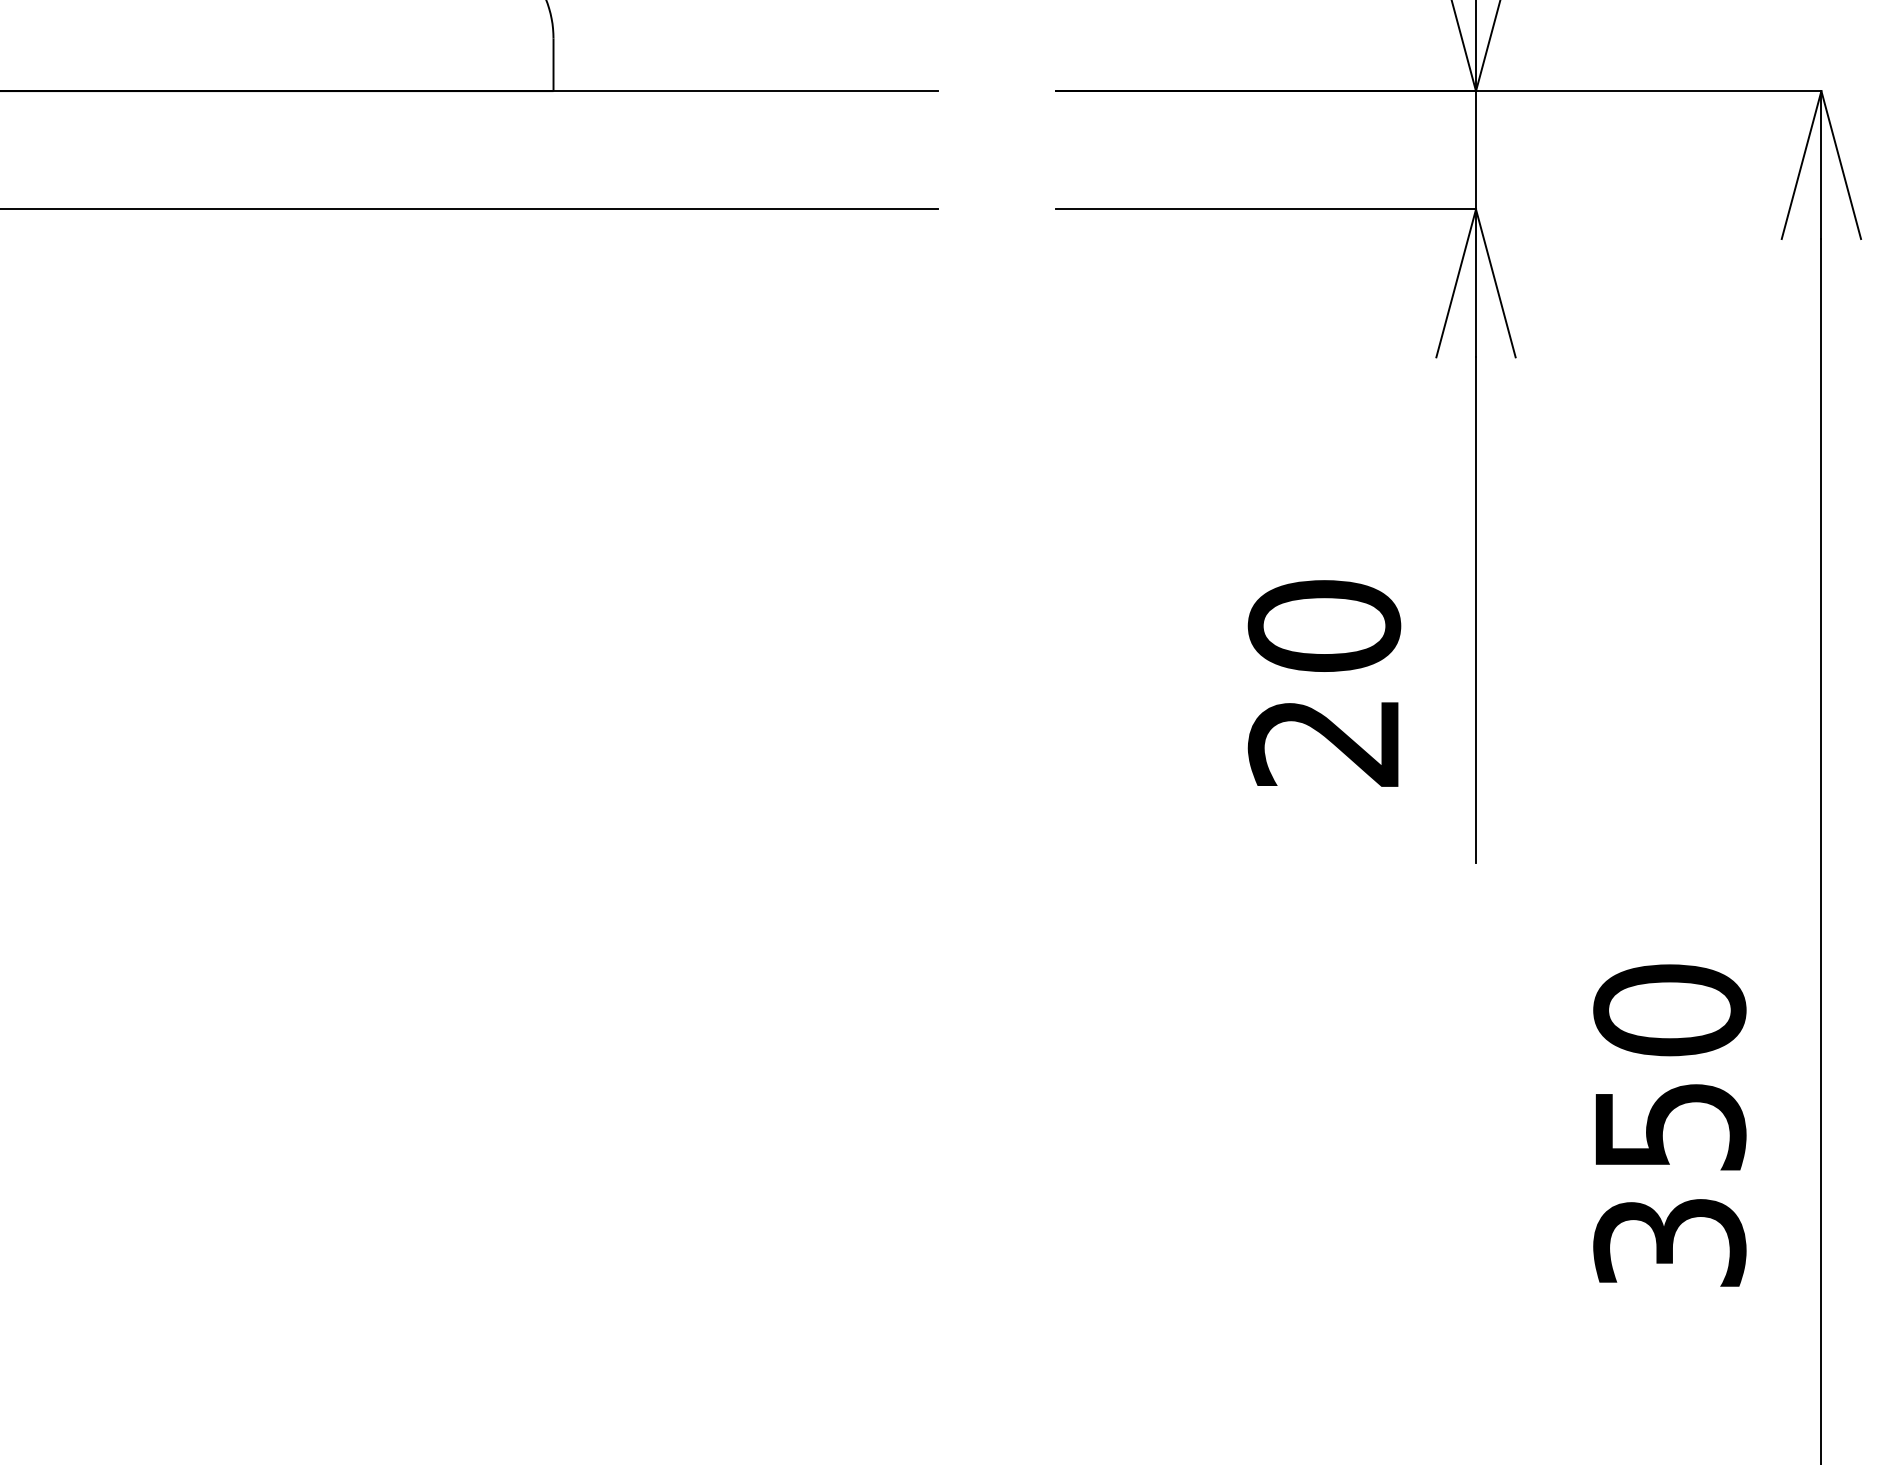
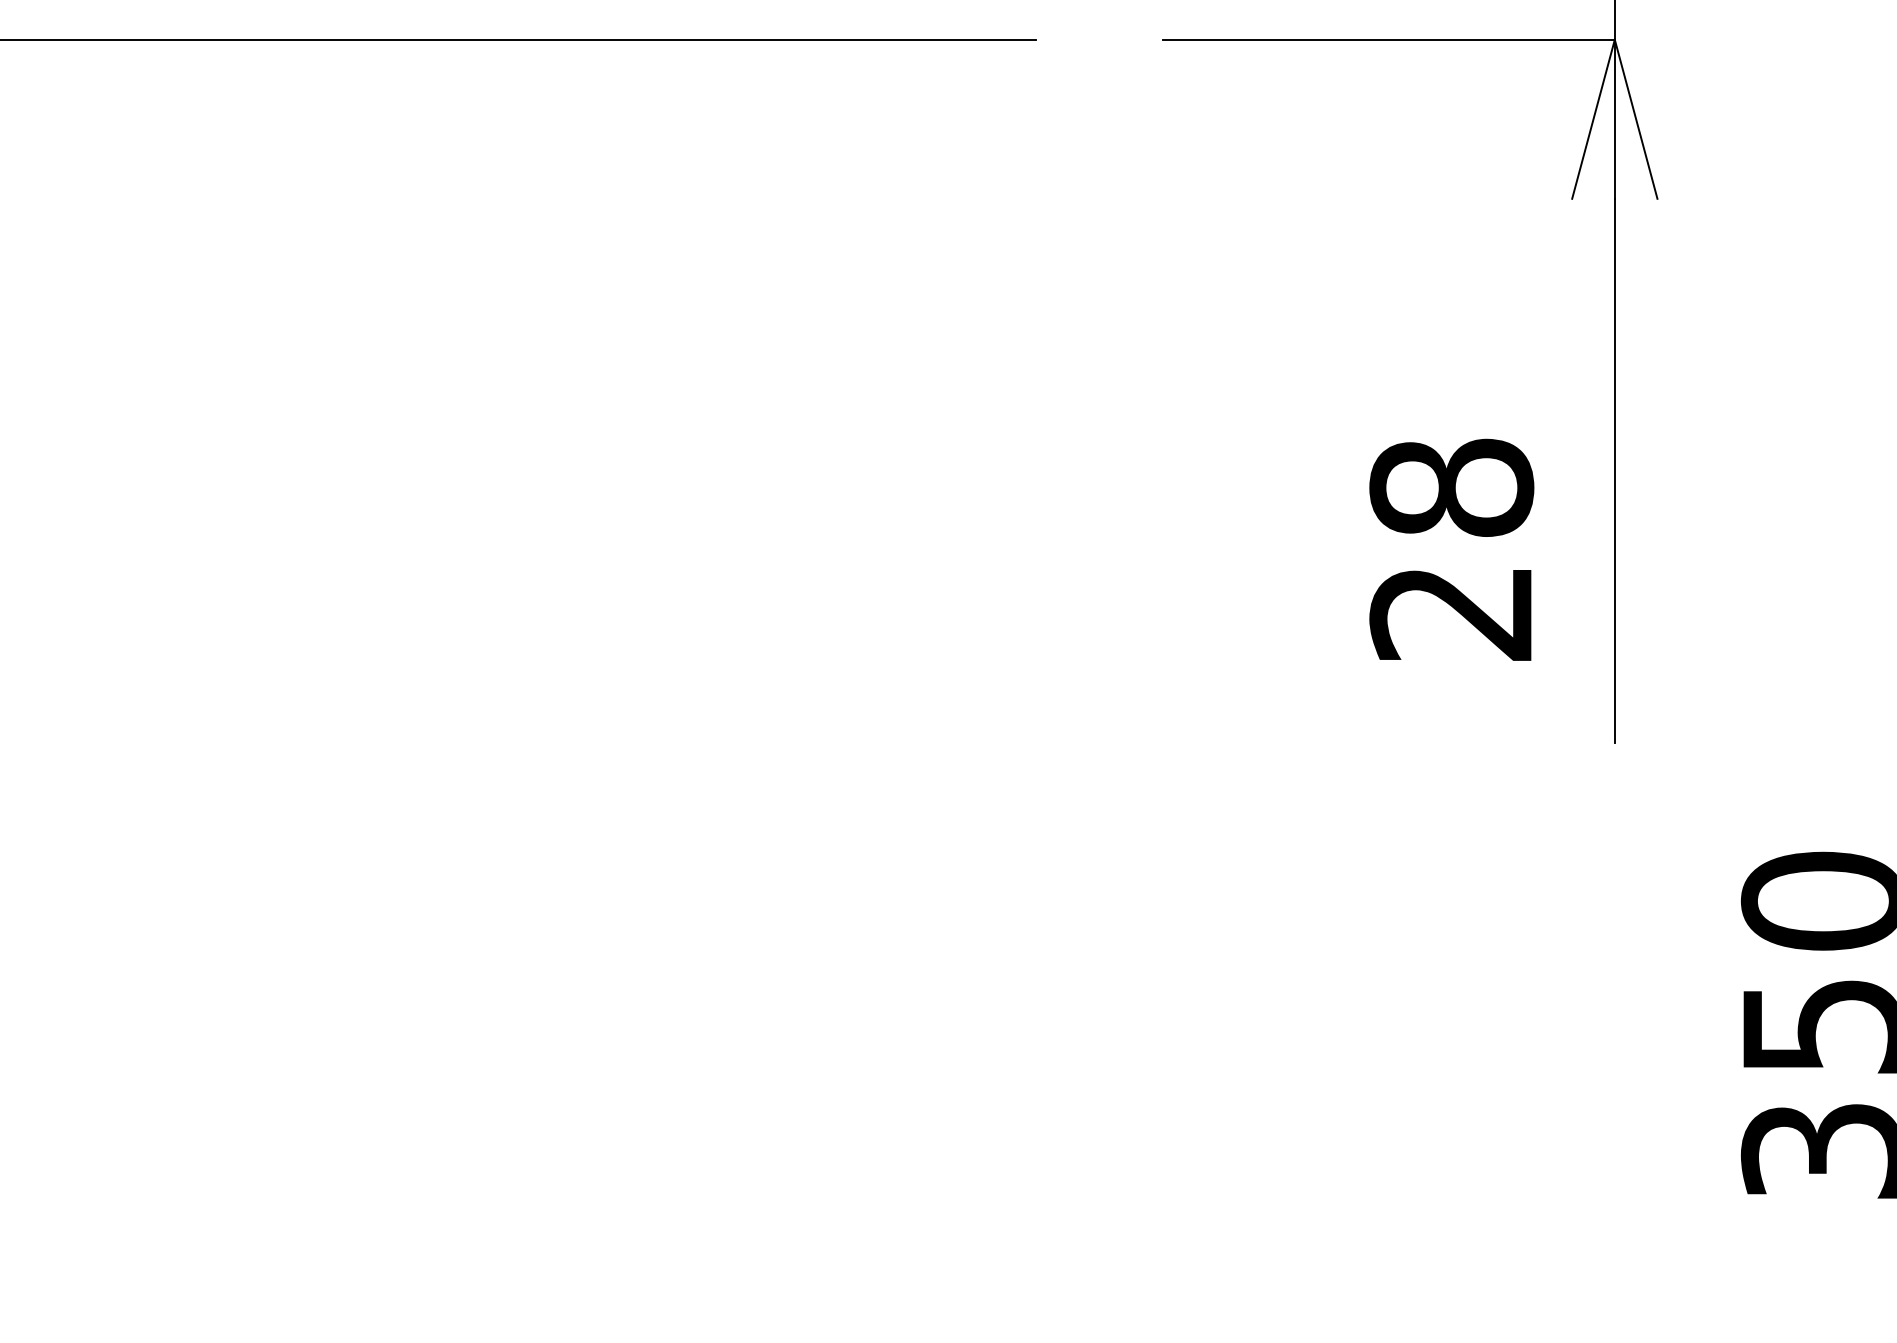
text: (1324, 625) -> (1451, 487), 20 -> 28

